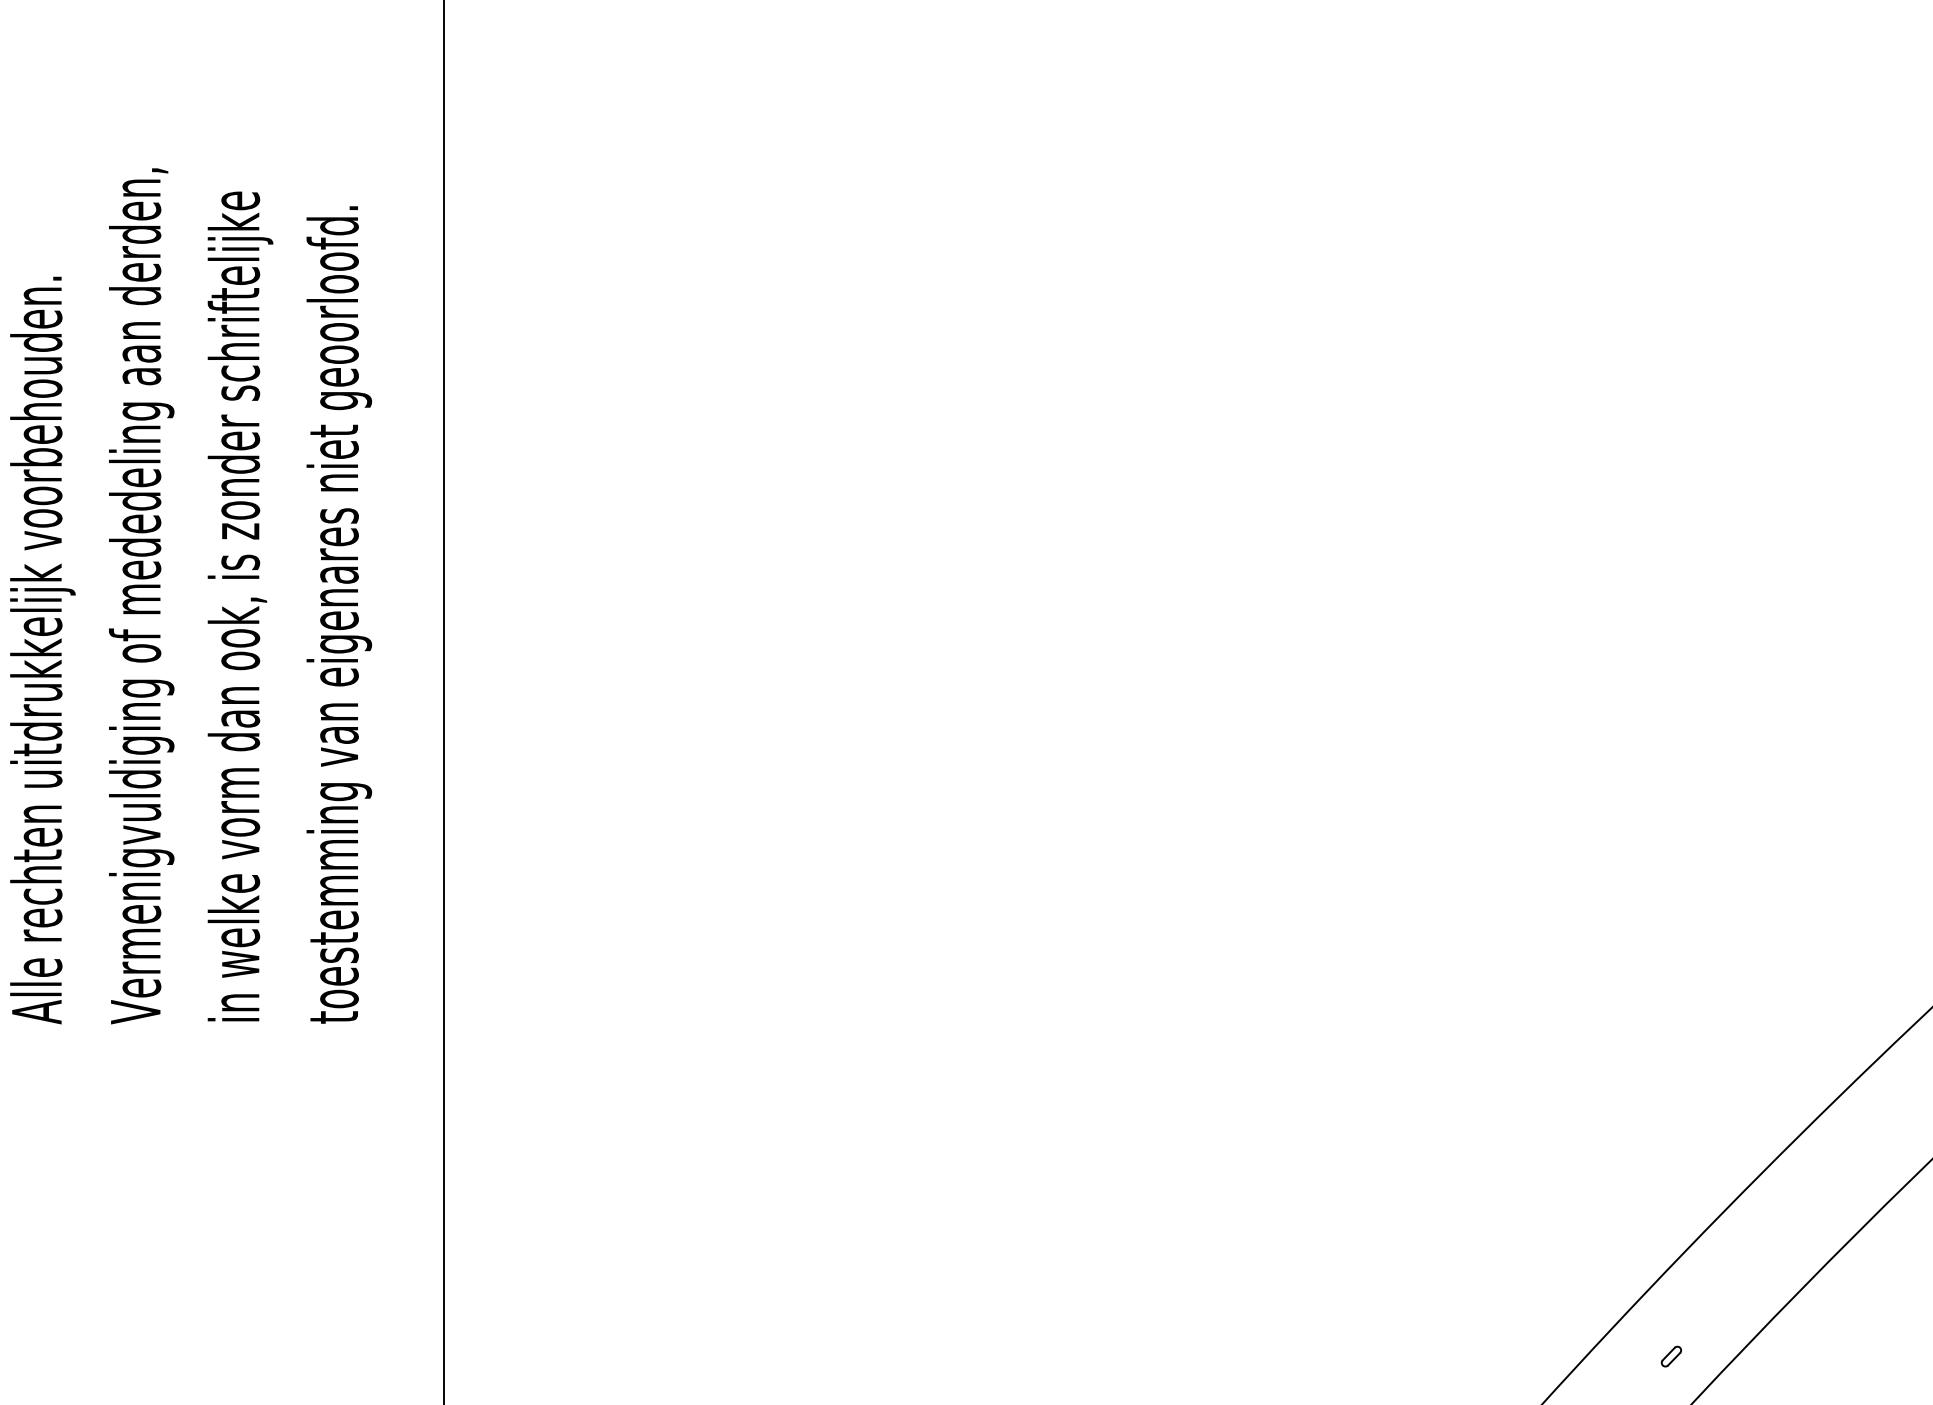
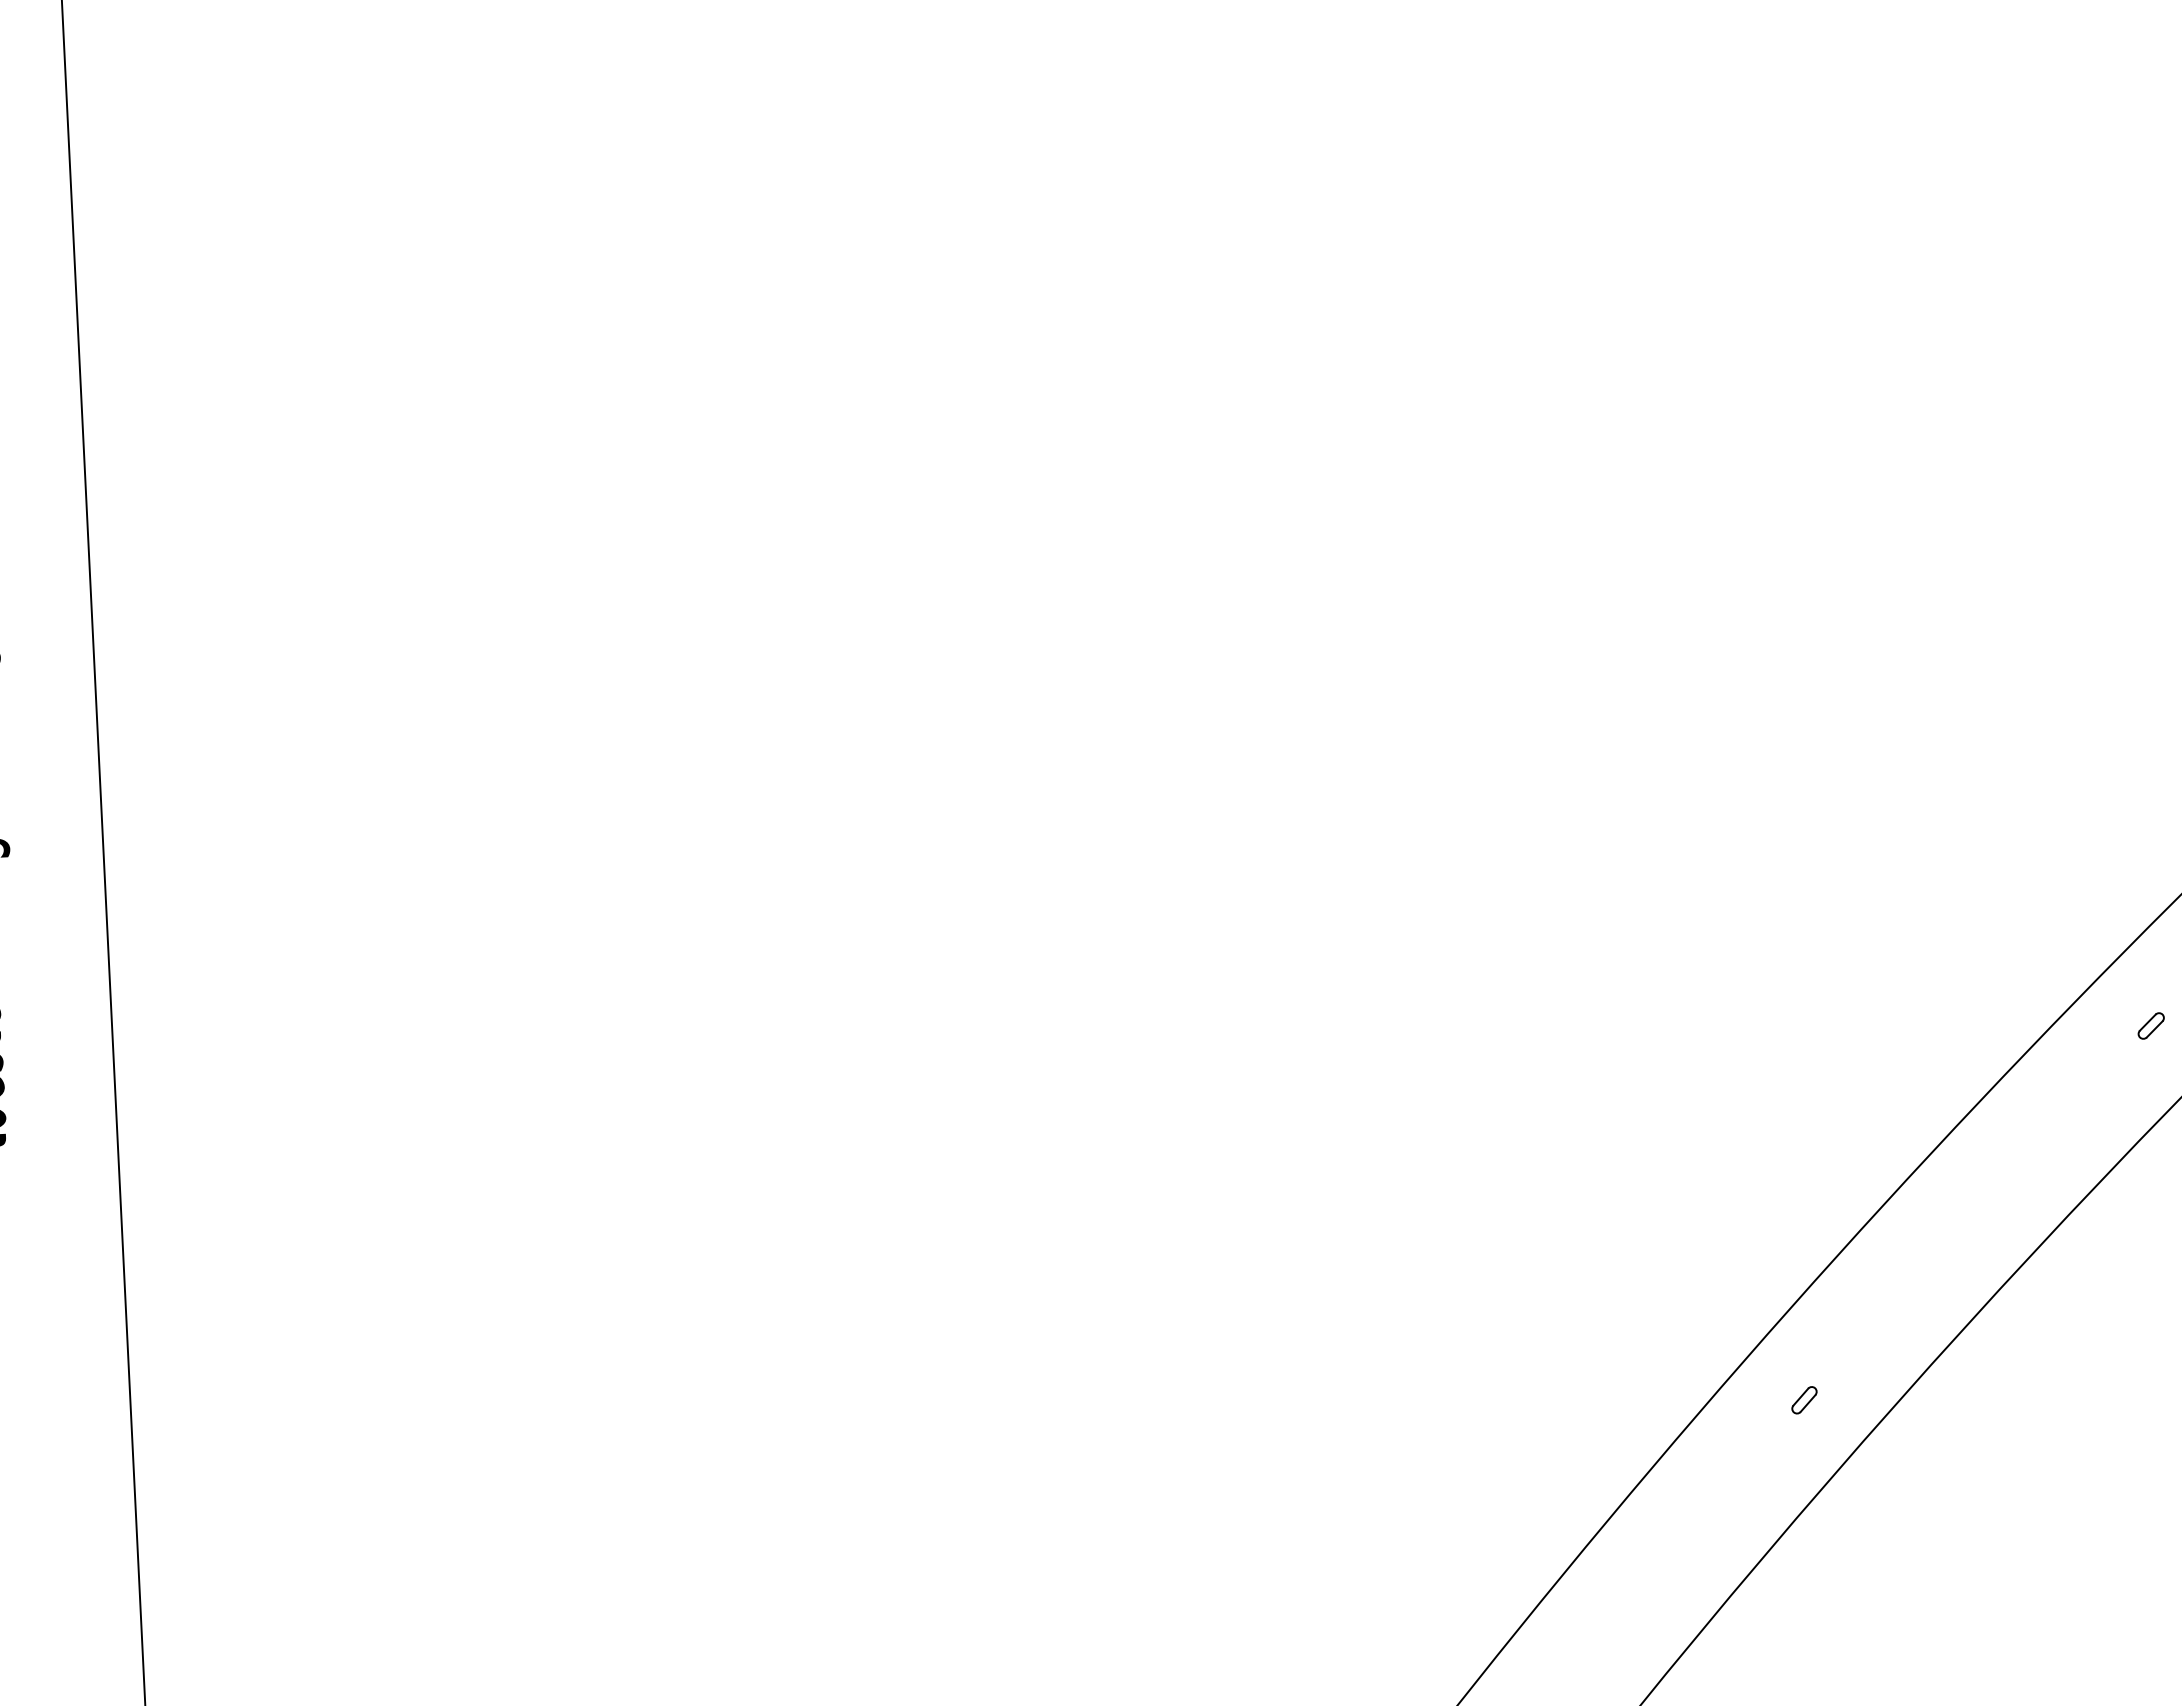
part: (1670, 1356) -> (1803, 1400), moved

